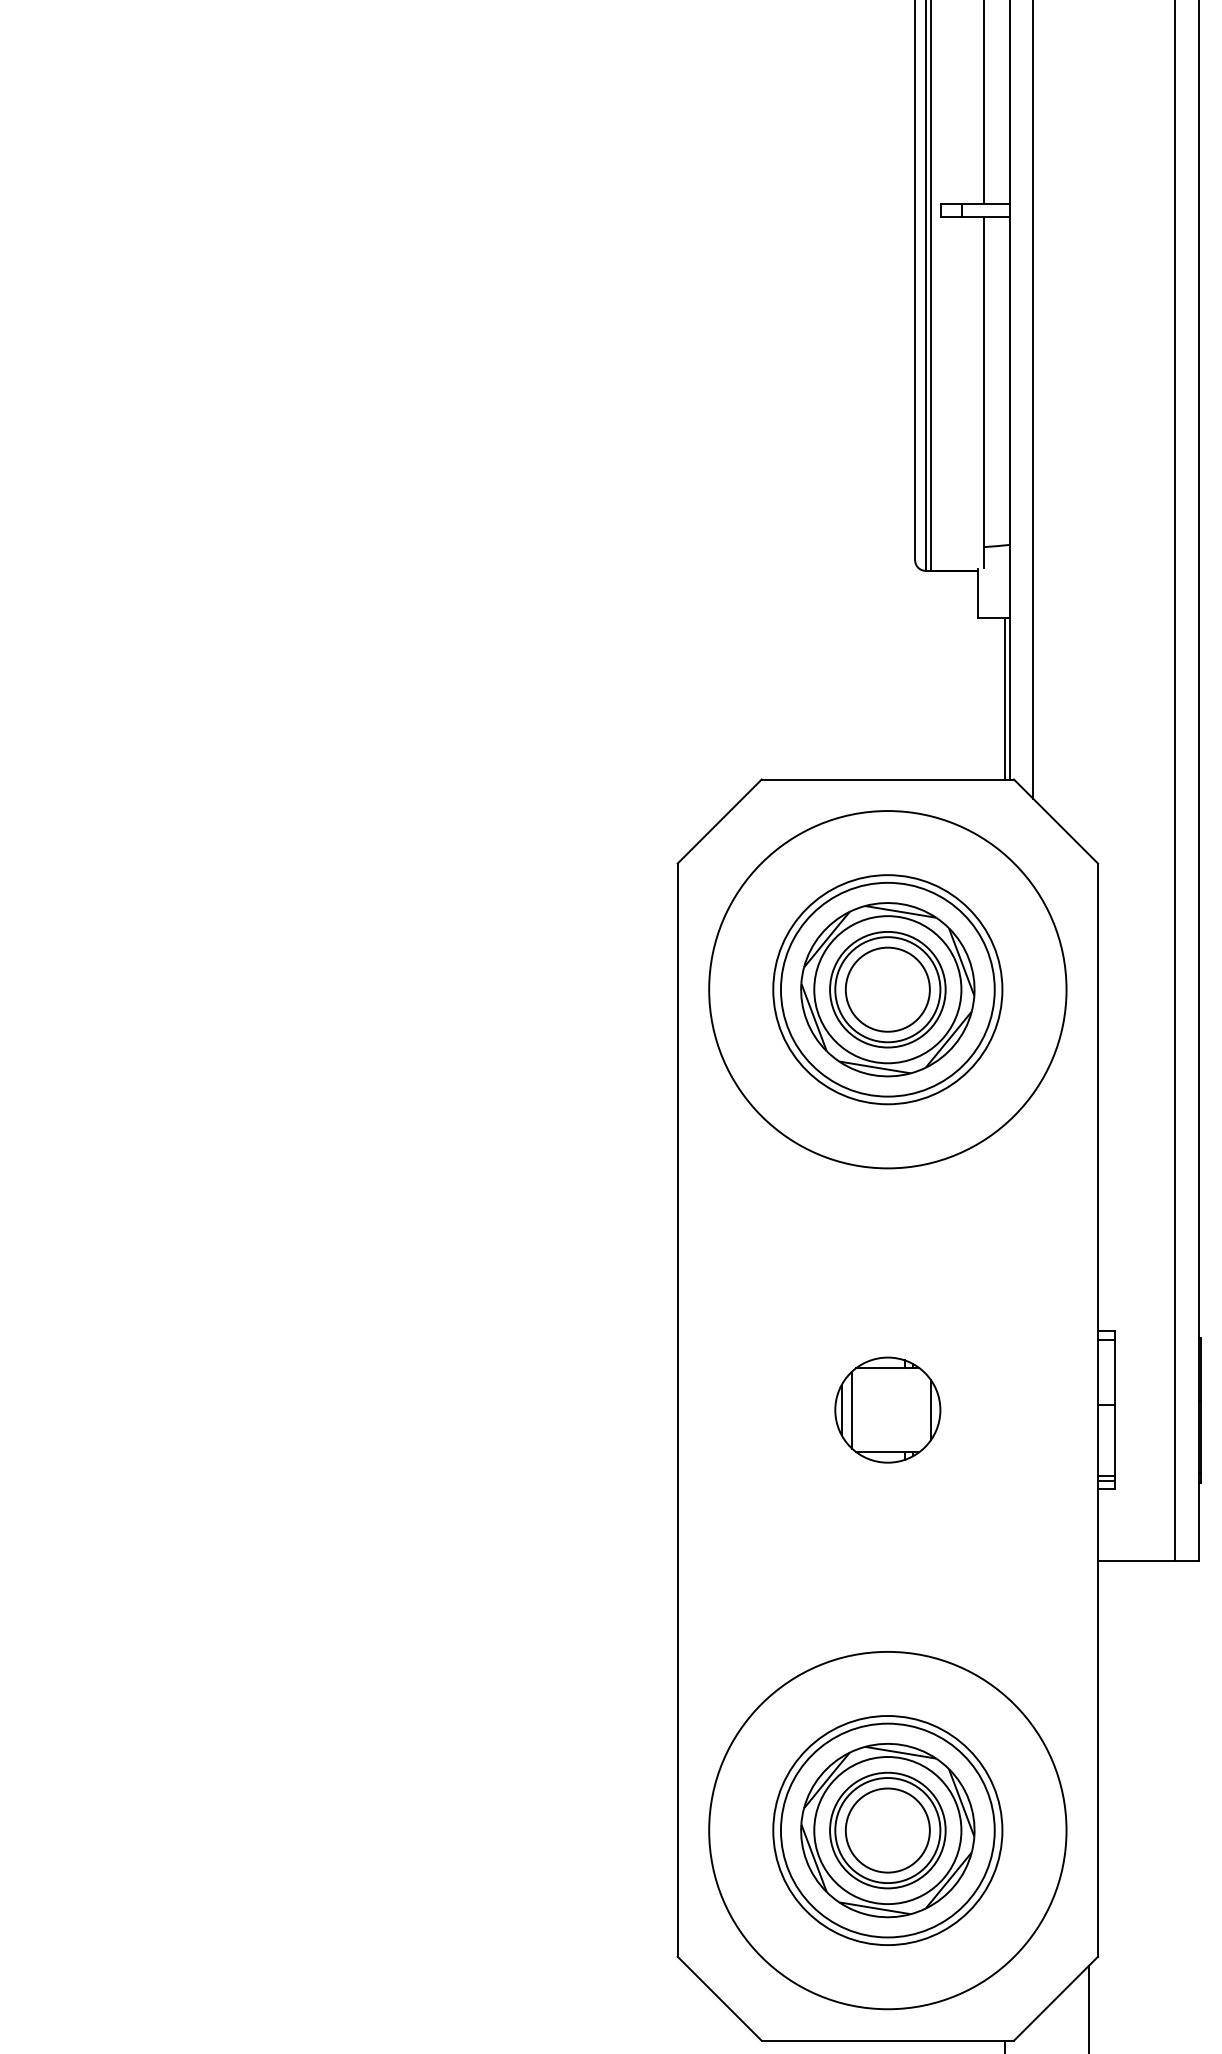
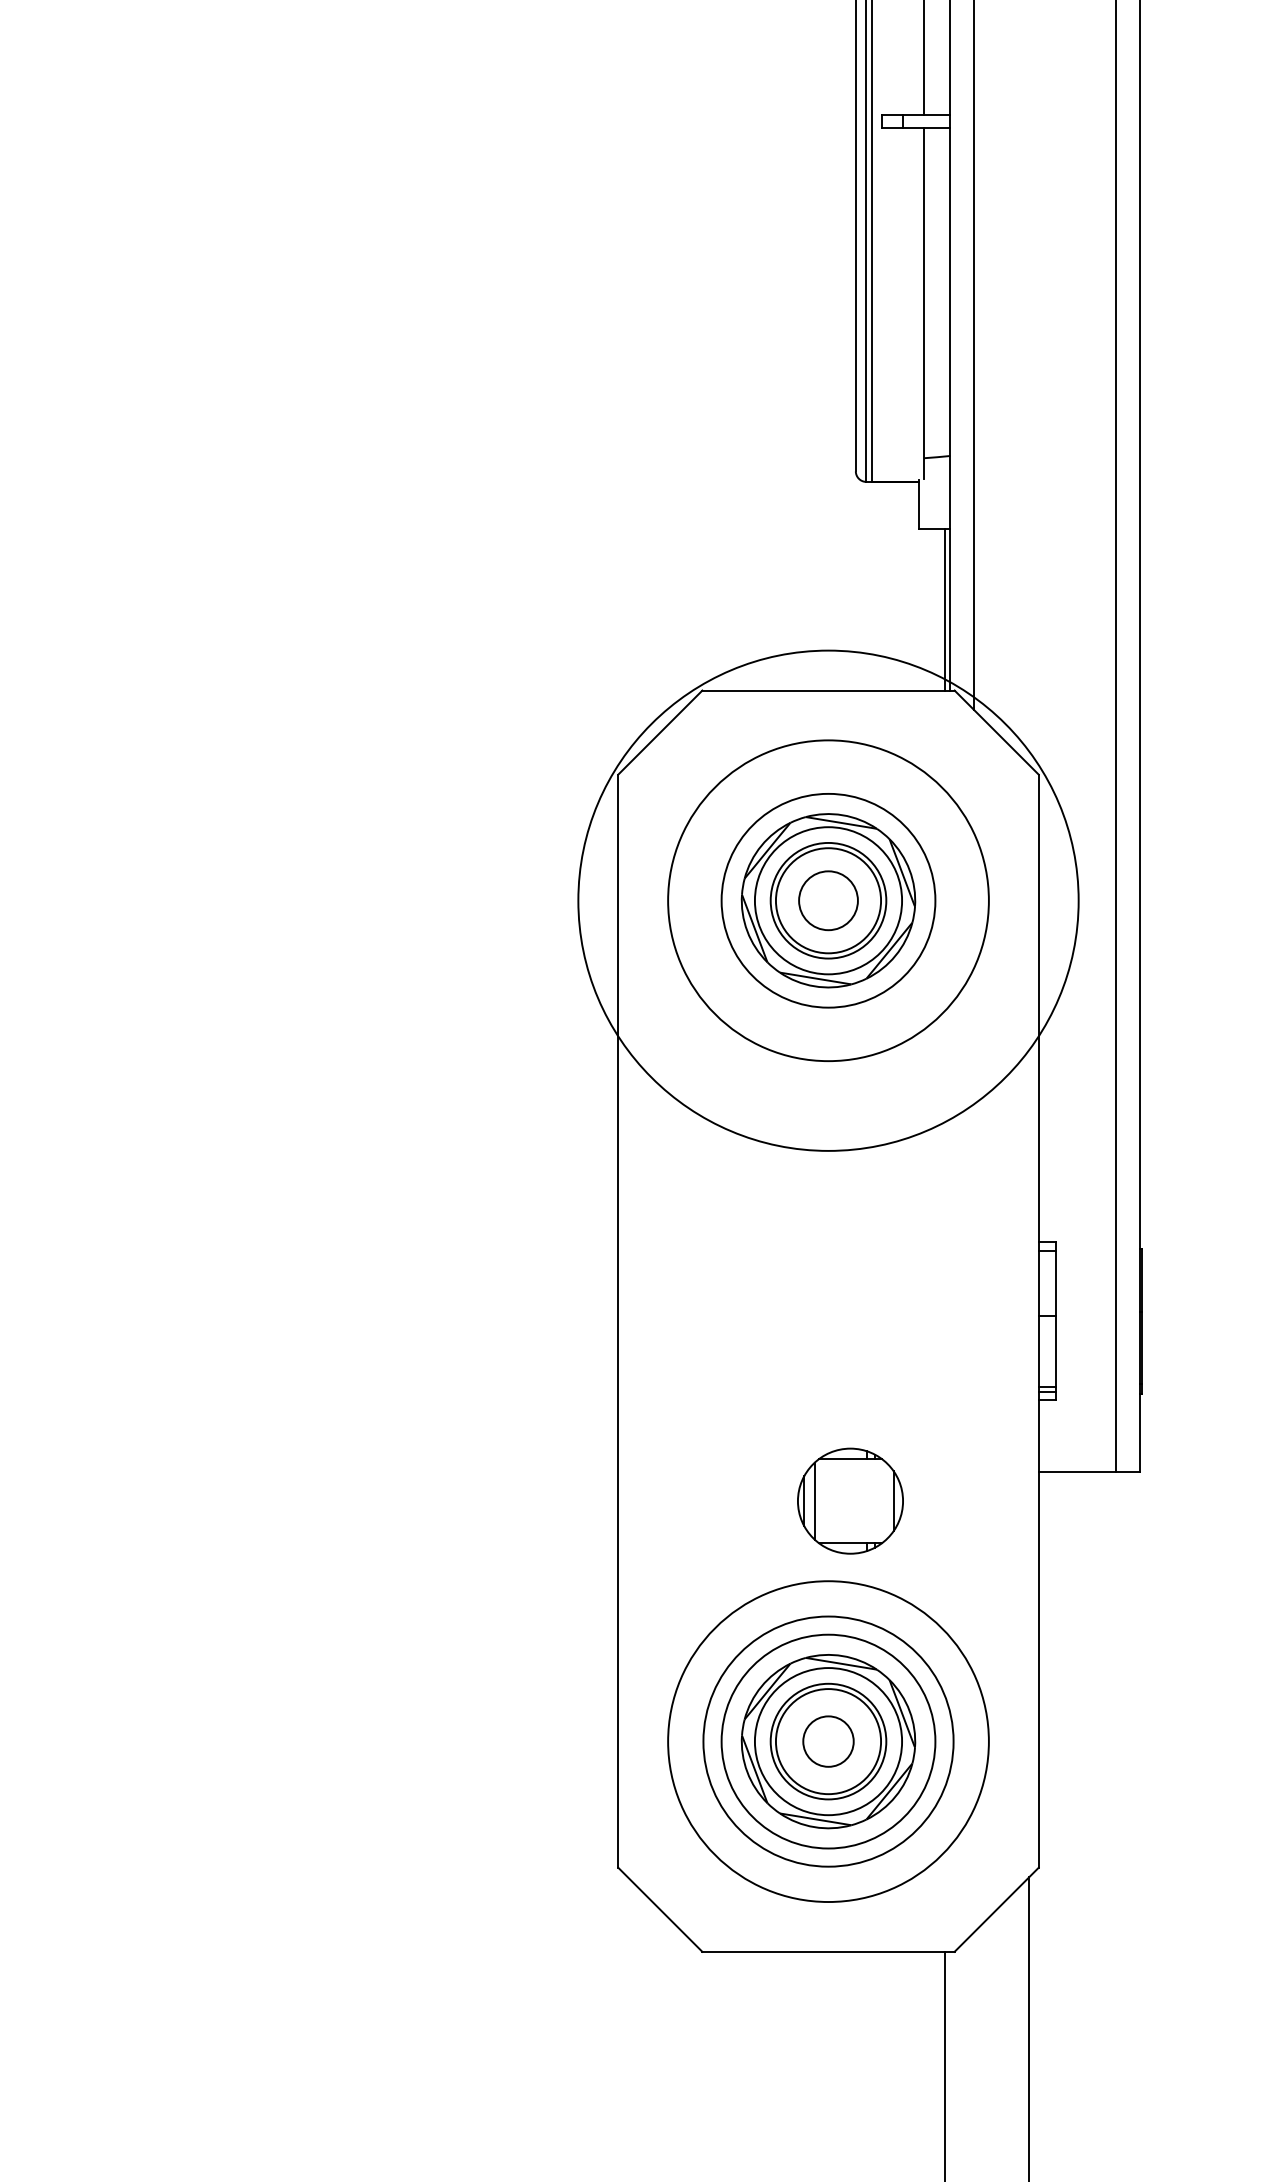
circle: (887, 989) -> (828, 900), size x0.7
circle: (887, 989) -> (828, 900), size x1.4
circle: (887, 989) -> (828, 900), size x1.4
part: (887, 1409) -> (850, 1500), moved
circle: (887, 1830) -> (828, 1741), size x0.6
circle: (887, 1830) -> (828, 1741), size x0.7
circle: (887, 1830) -> (828, 1741), size x1.4

